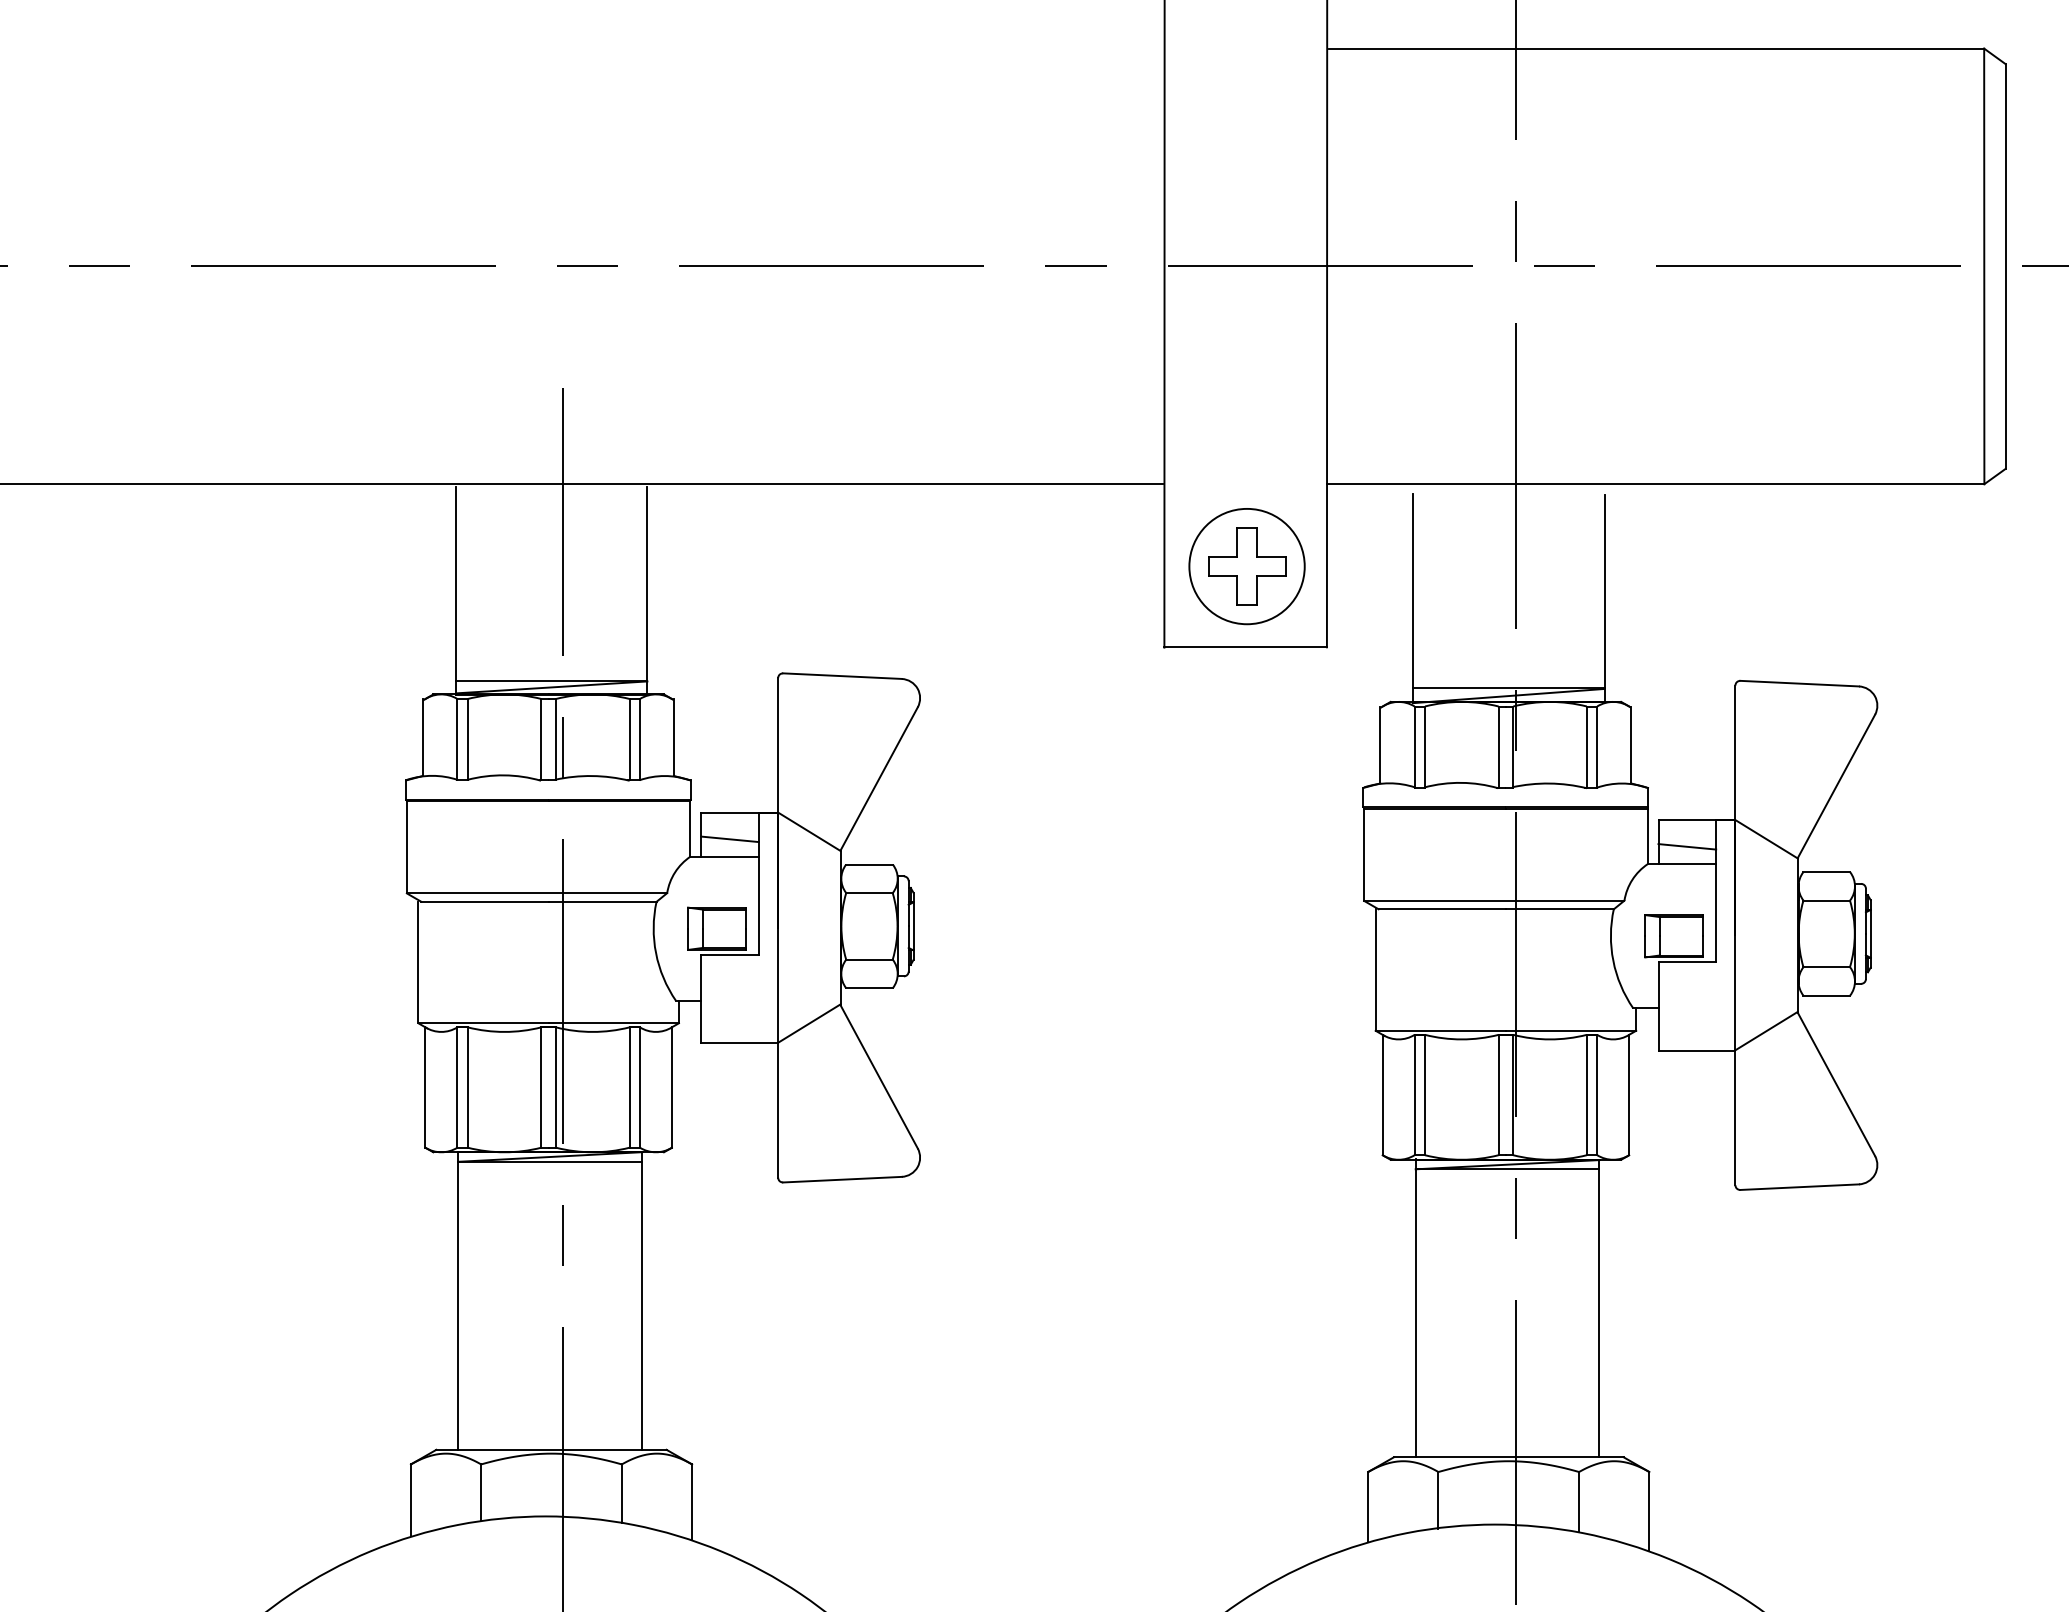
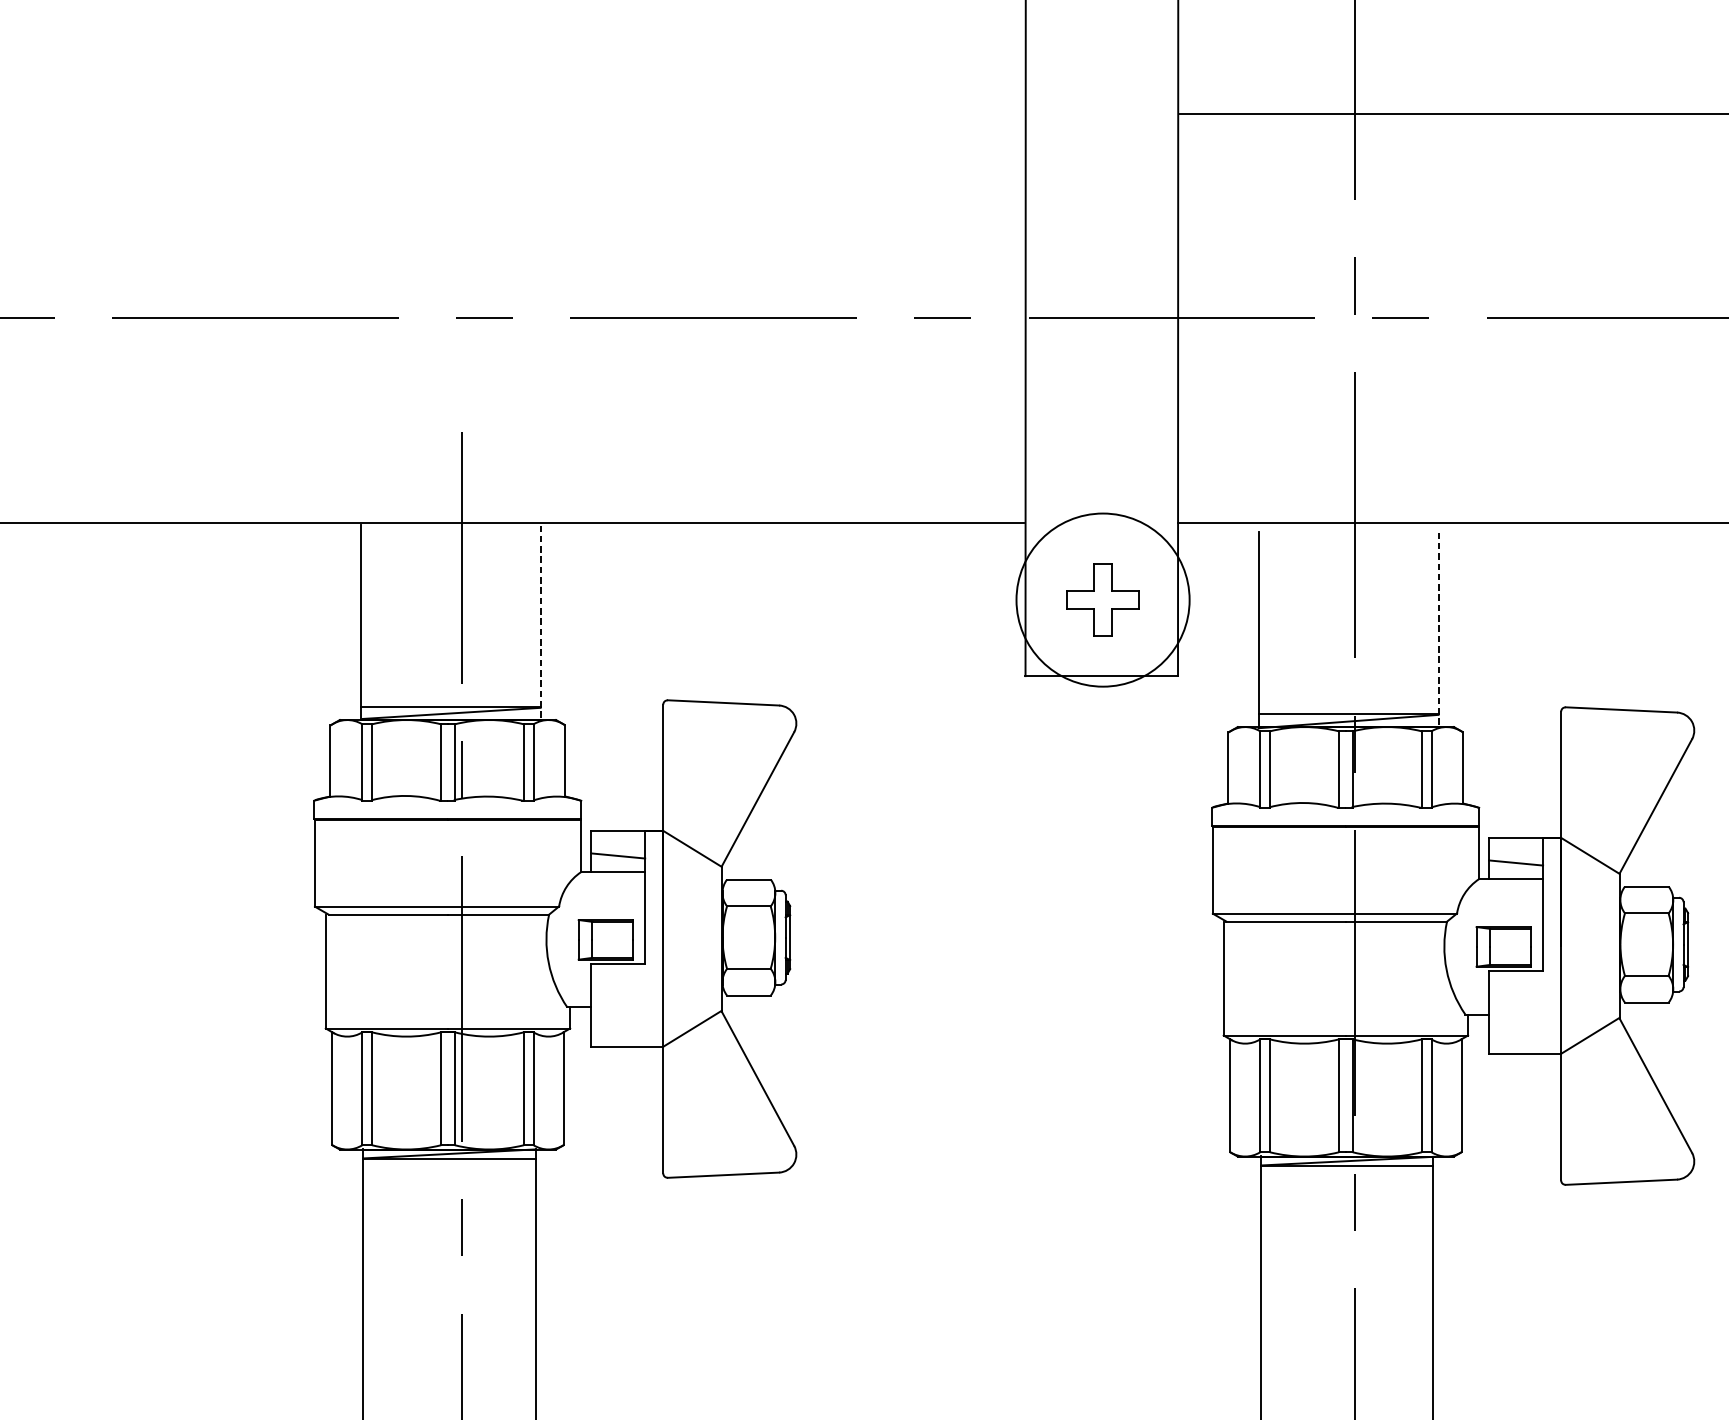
circle: (1246, 566) -> (1102, 600), size x1.6
line: (647, 590) -> (540, 622), solid -> dashed
line: (1604, 598) -> (1438, 630), solid -> dashed

